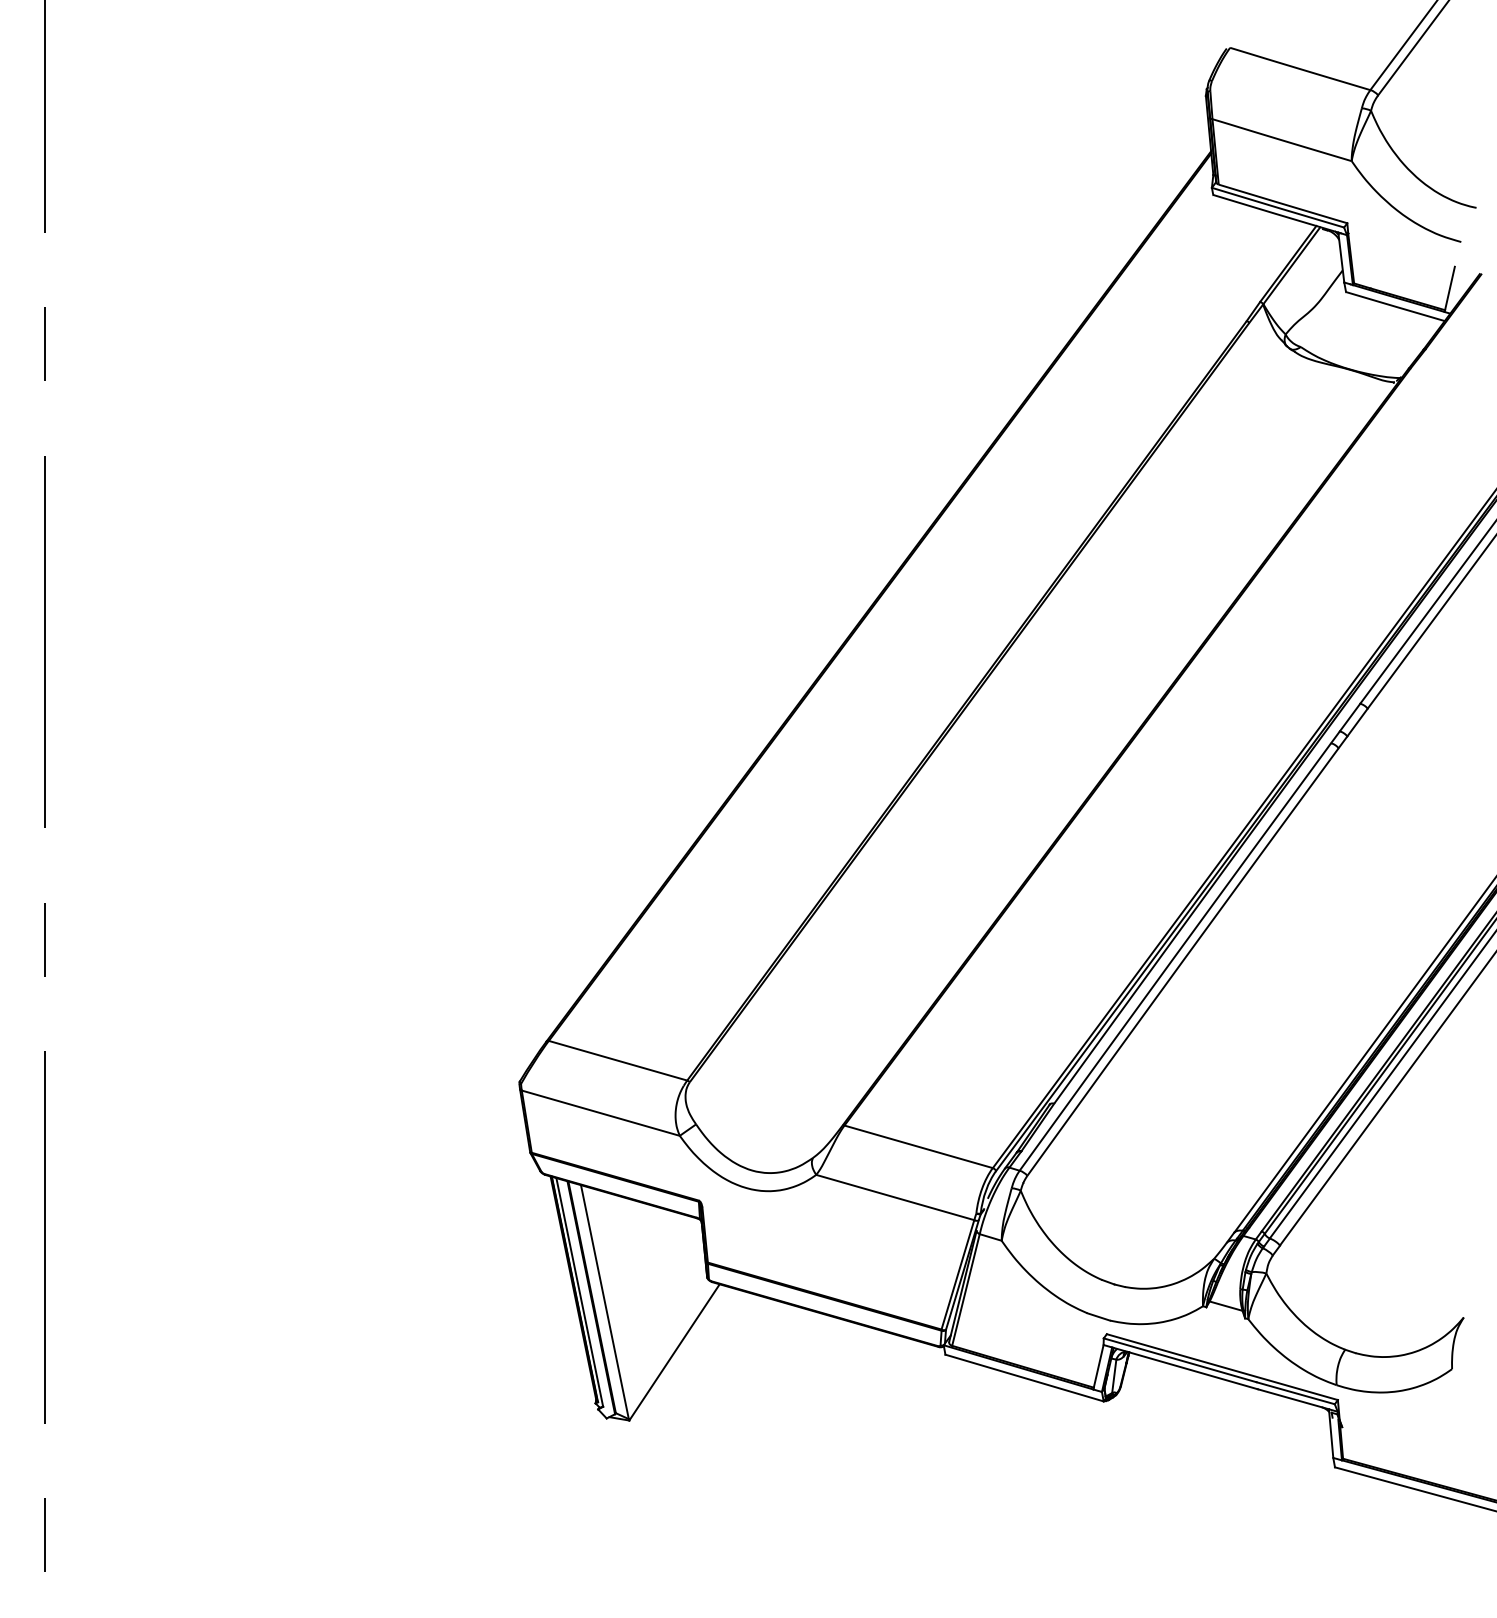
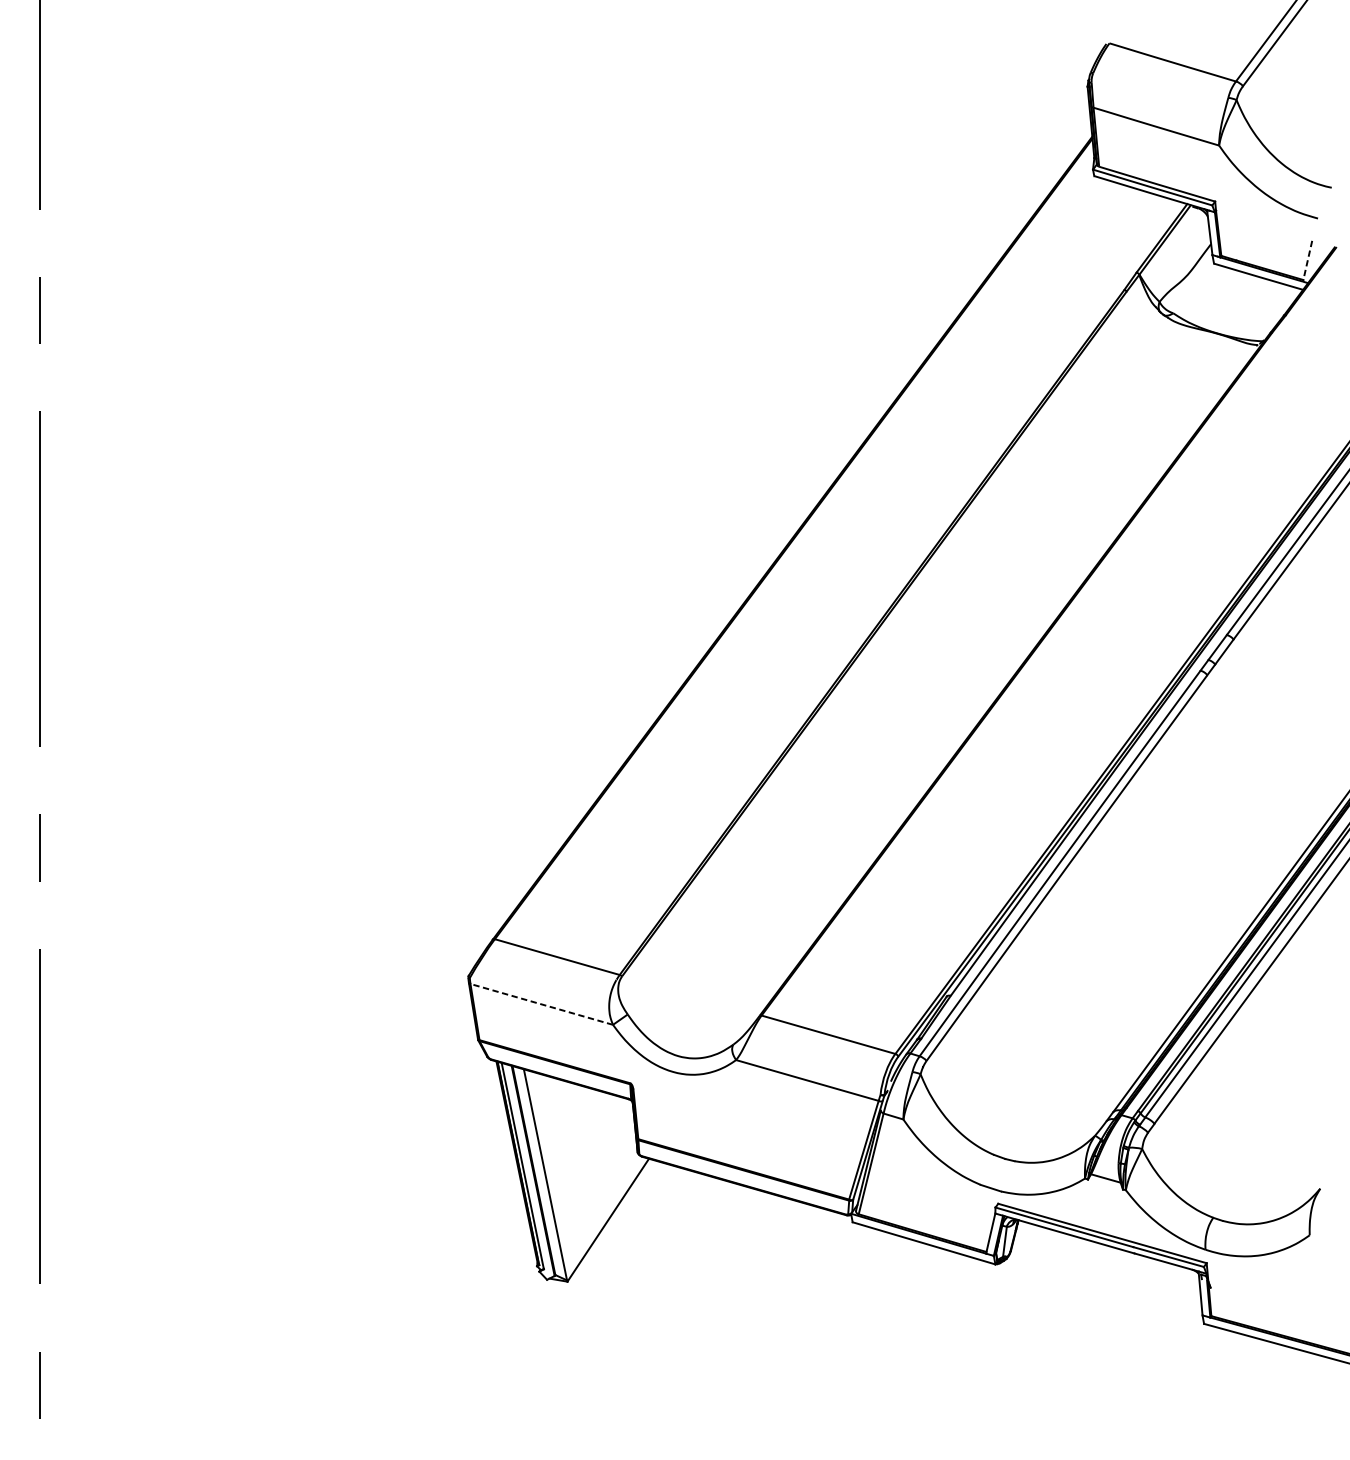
line: (1449, 289) -> (1307, 261), solid -> dashed
line: (600, 1113) -> (541, 1004), solid -> dashed

